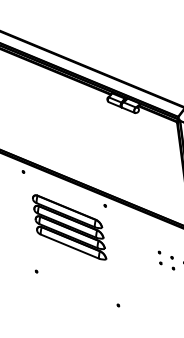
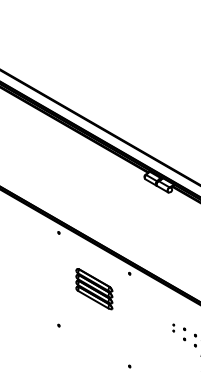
part: (69, 226) -> (94, 288), size x0.6
part: (159, 257) -> (173, 327), size x0.6

